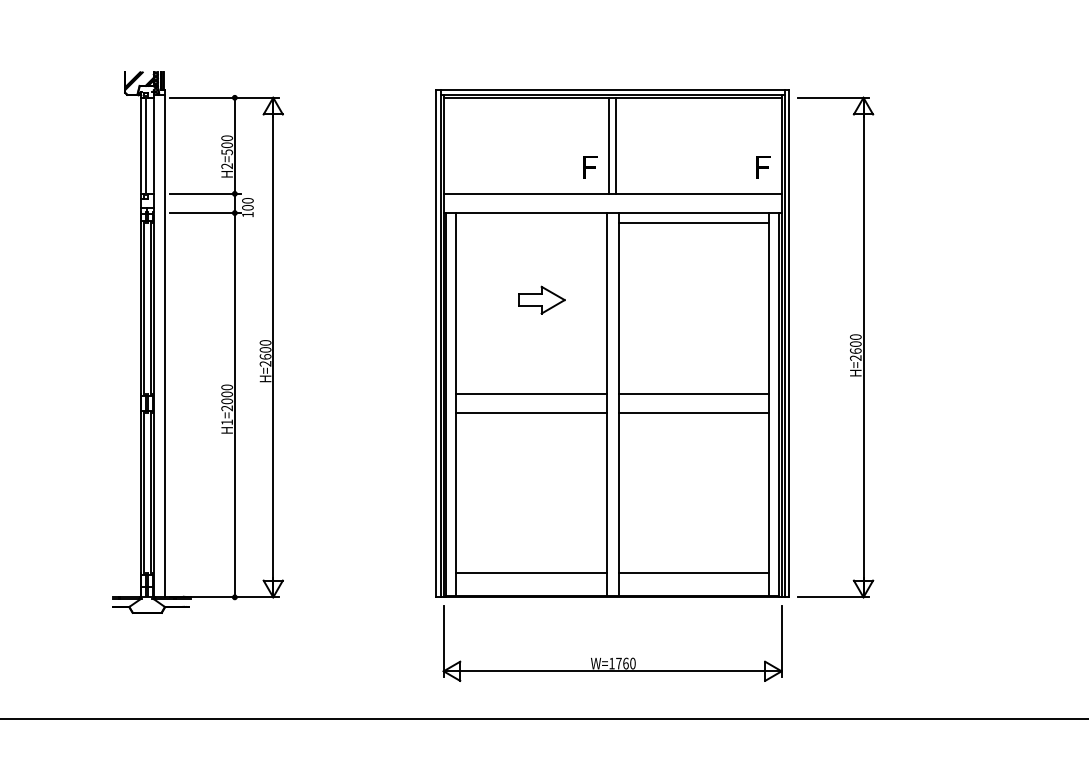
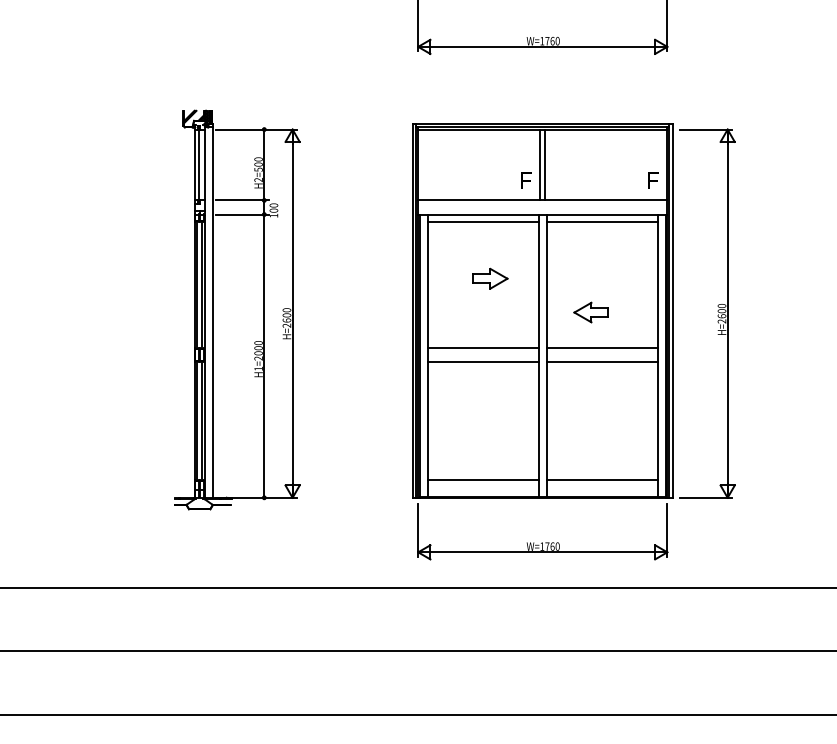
line: (530, 222) -> (482, 221), added
part: (677, 345) -> (590, 312), added

